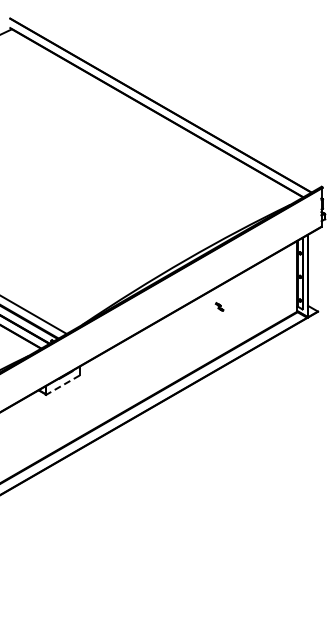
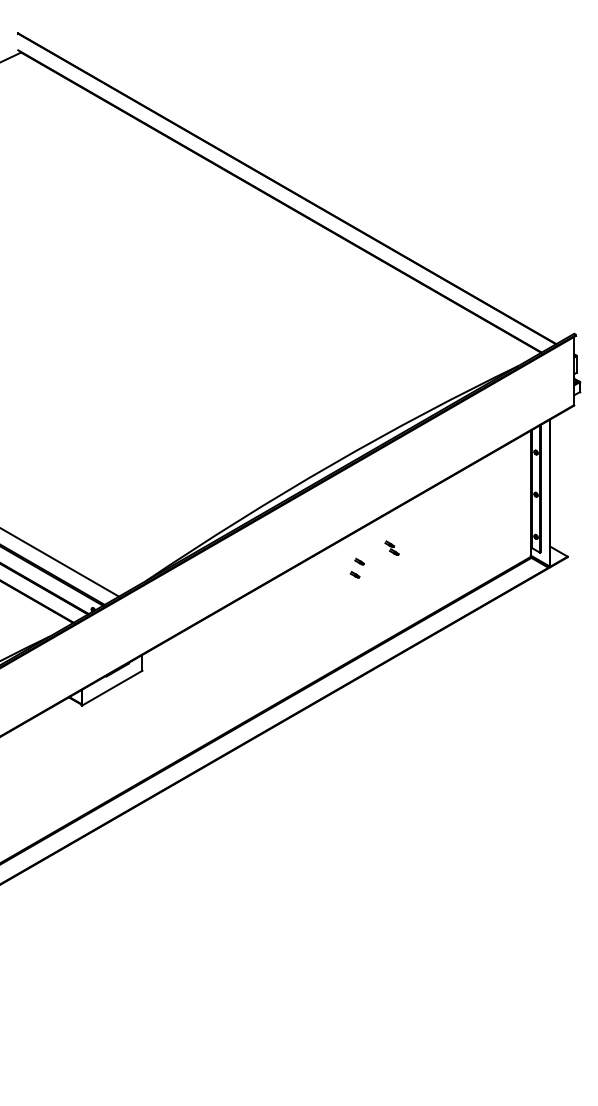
part: (199, 317) -> (356, 567), added
line: (62, 385) -> (111, 688), dashed -> solid

